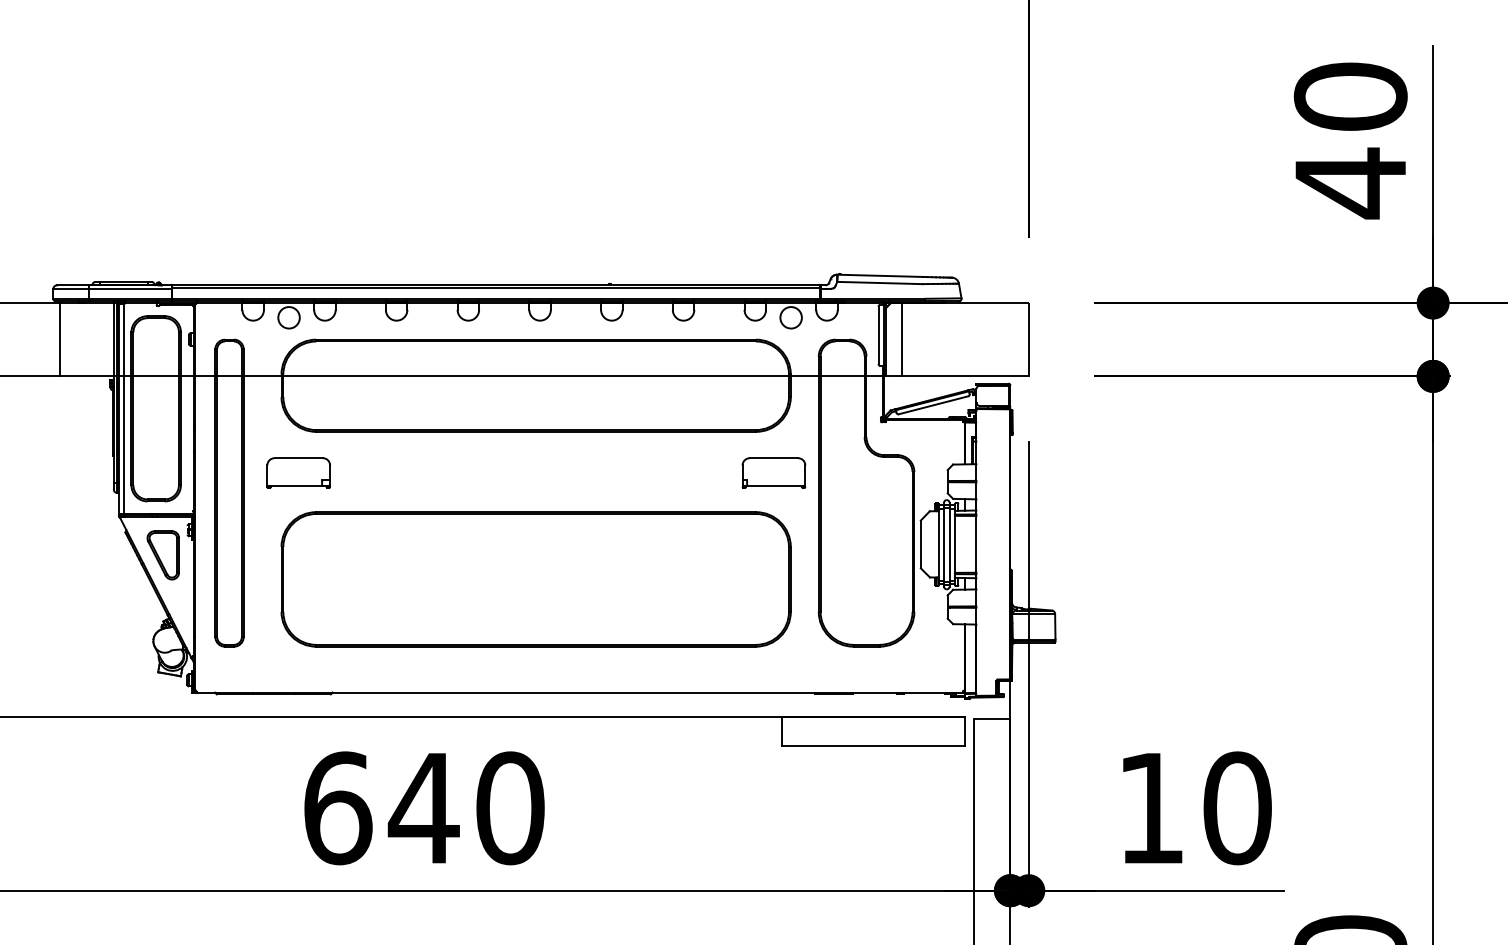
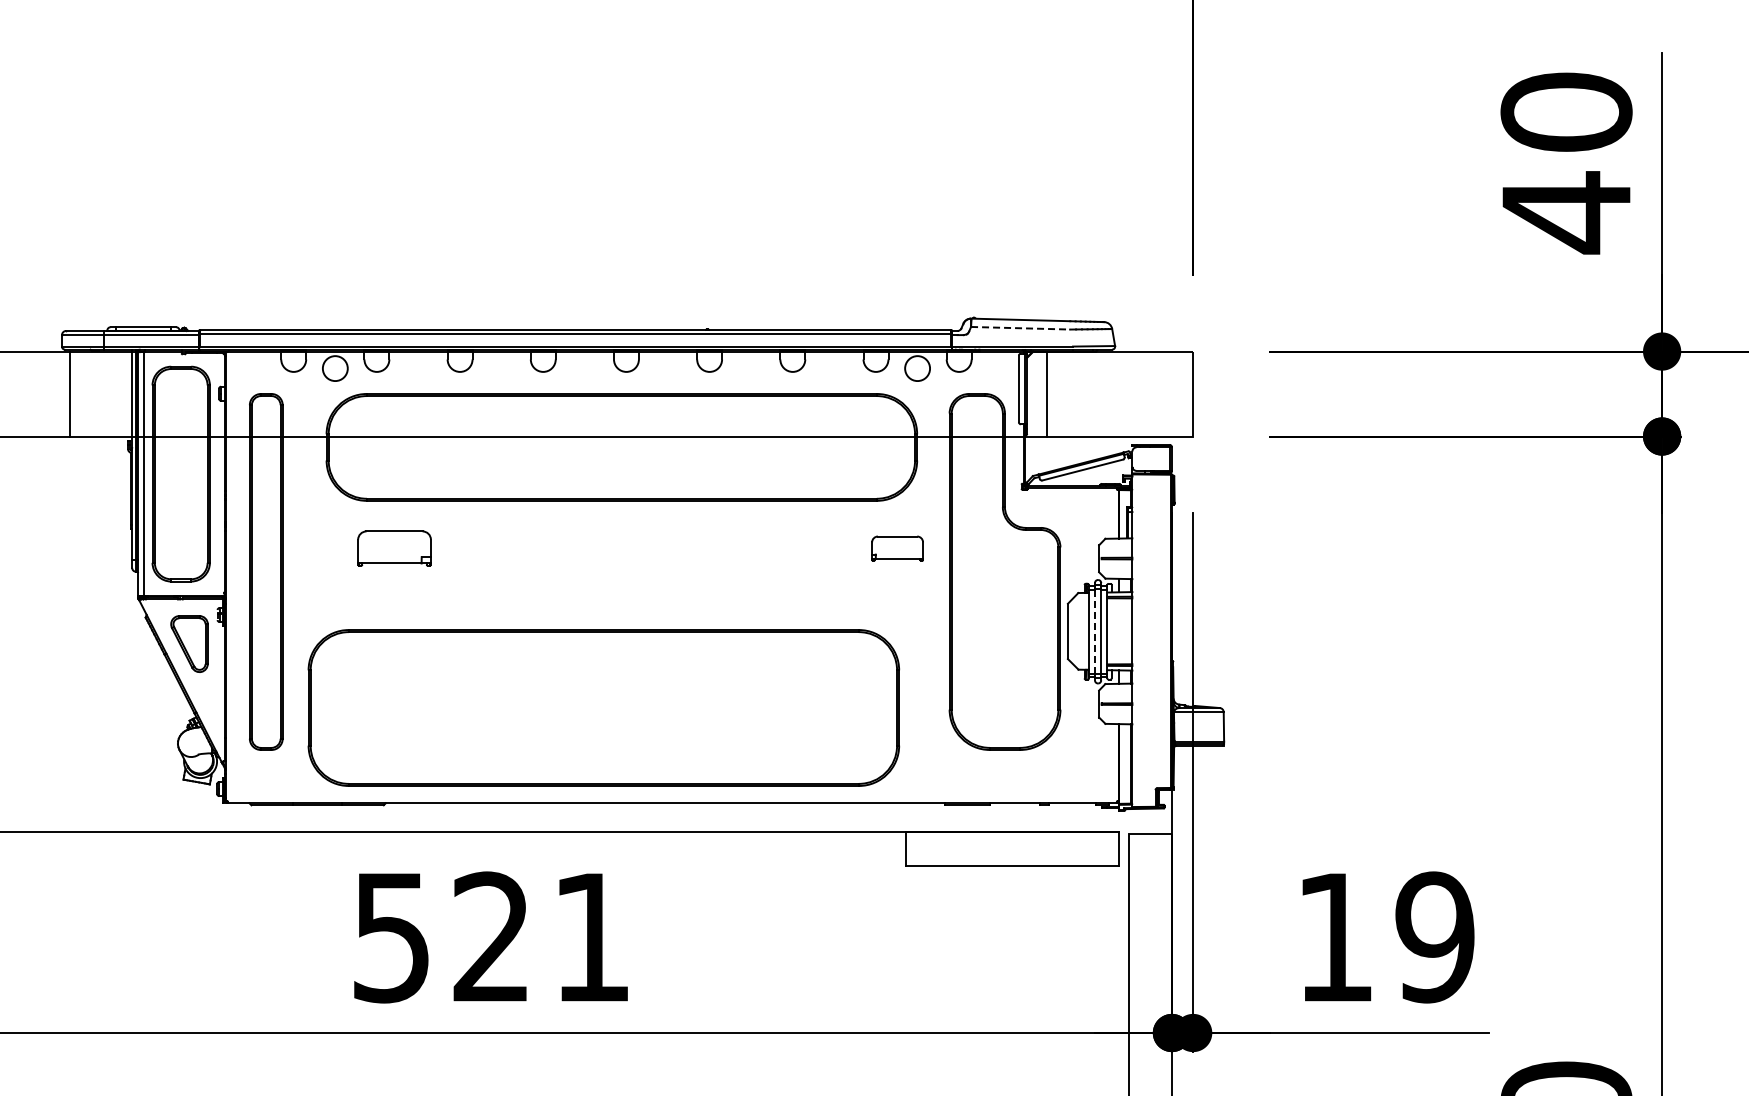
line: (879, 283) -> (1020, 328), solid -> dashed
part: (298, 472) -> (394, 548), moved
part: (773, 472) -> (897, 548), size x0.7
line: (943, 544) -> (1094, 631), solid -> dashed
part: (535, 578) -> (603, 707), moved
text: (424, 808) -> (492, 937), 640 -> 521
text: (1237, 808) -> (1435, 937), 10 -> 19

